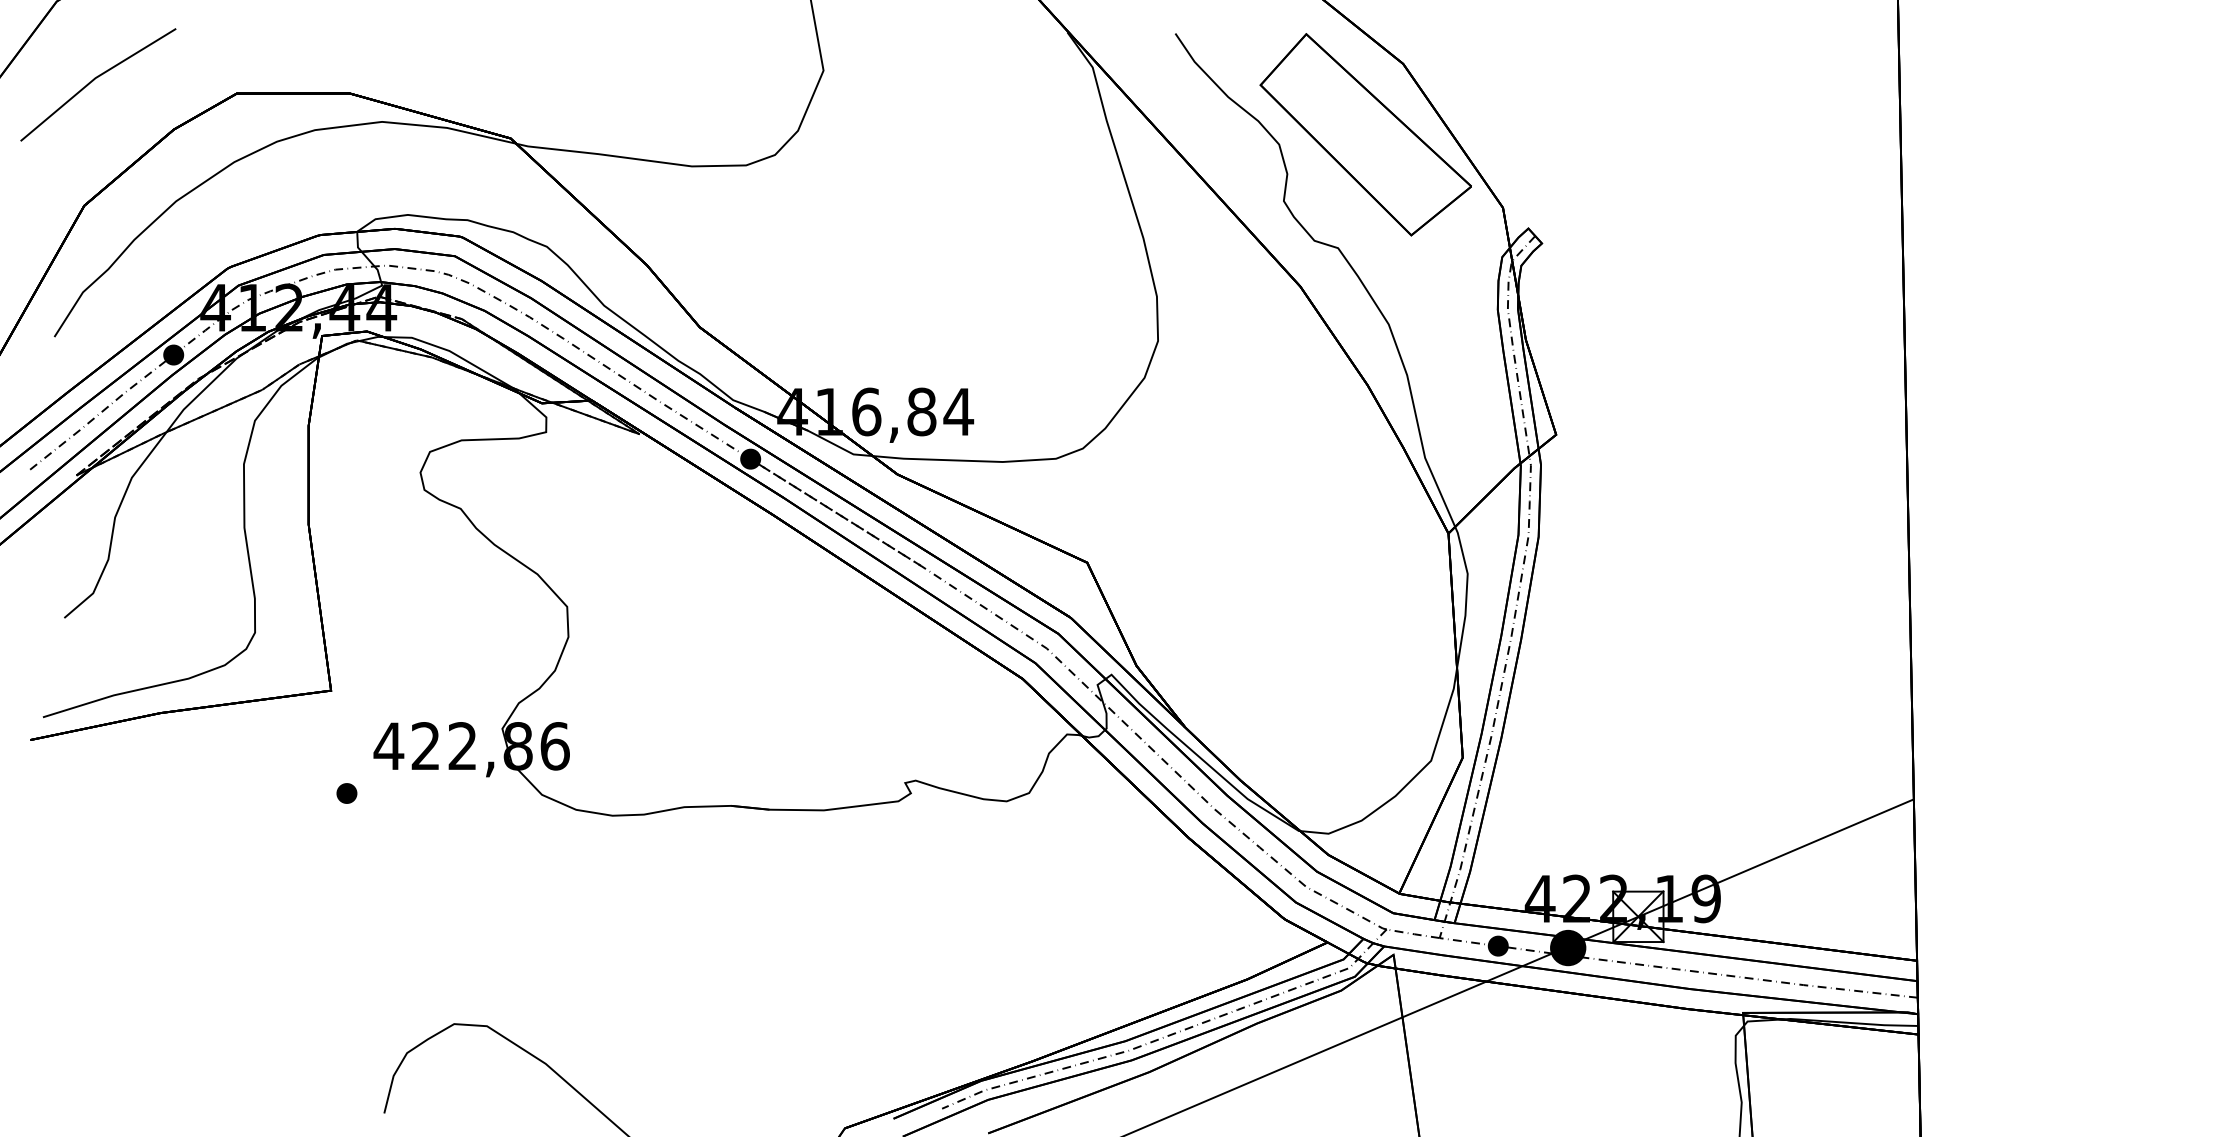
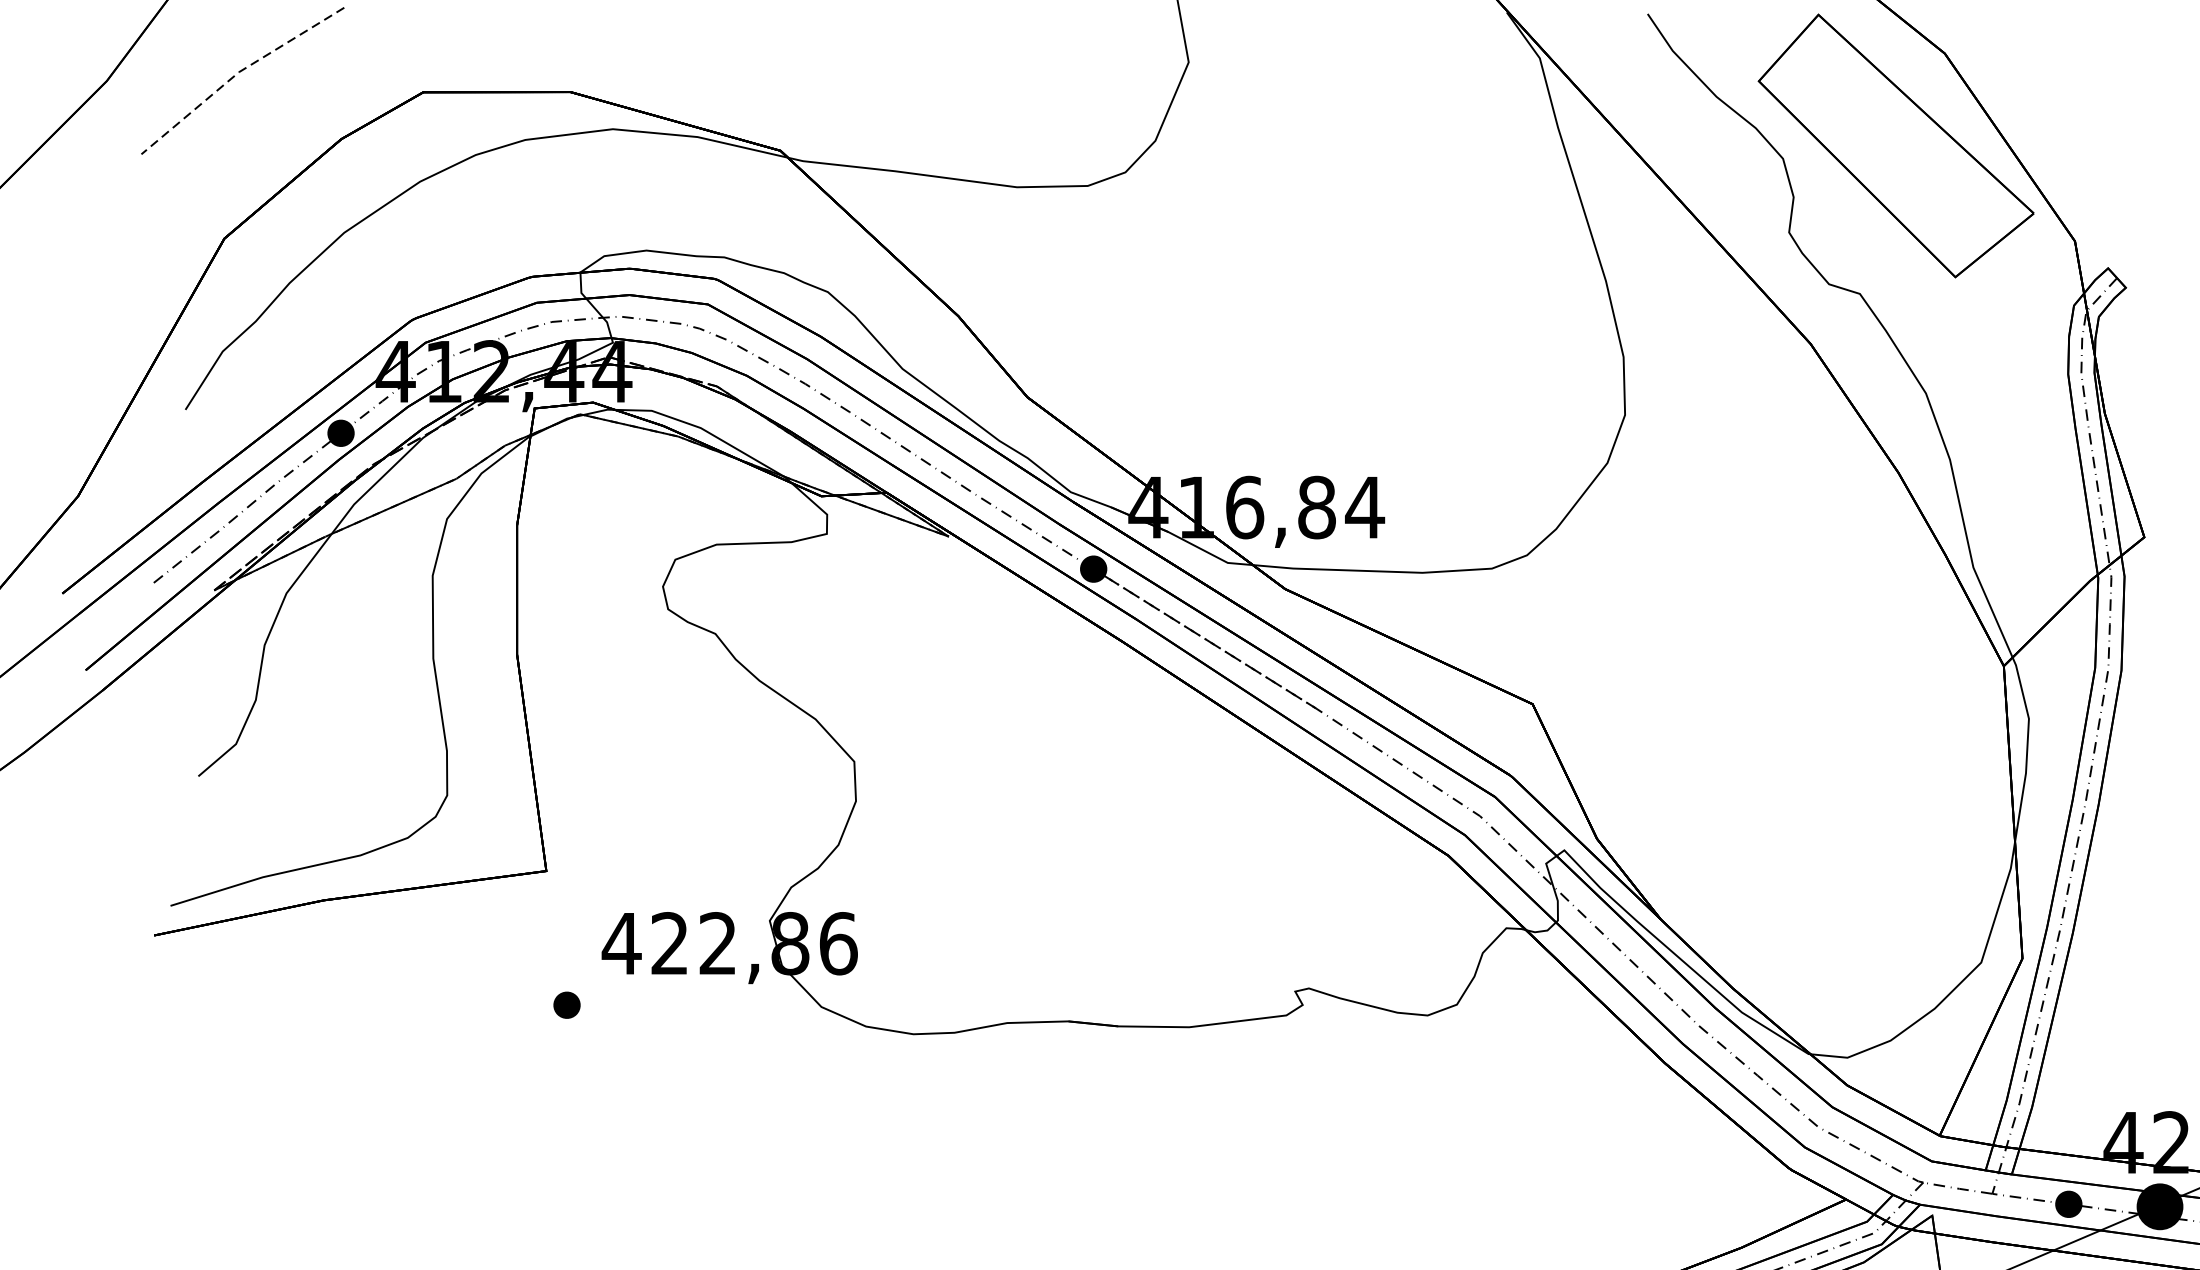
line: (94, 78) -> (237, 72), solid -> dashed

